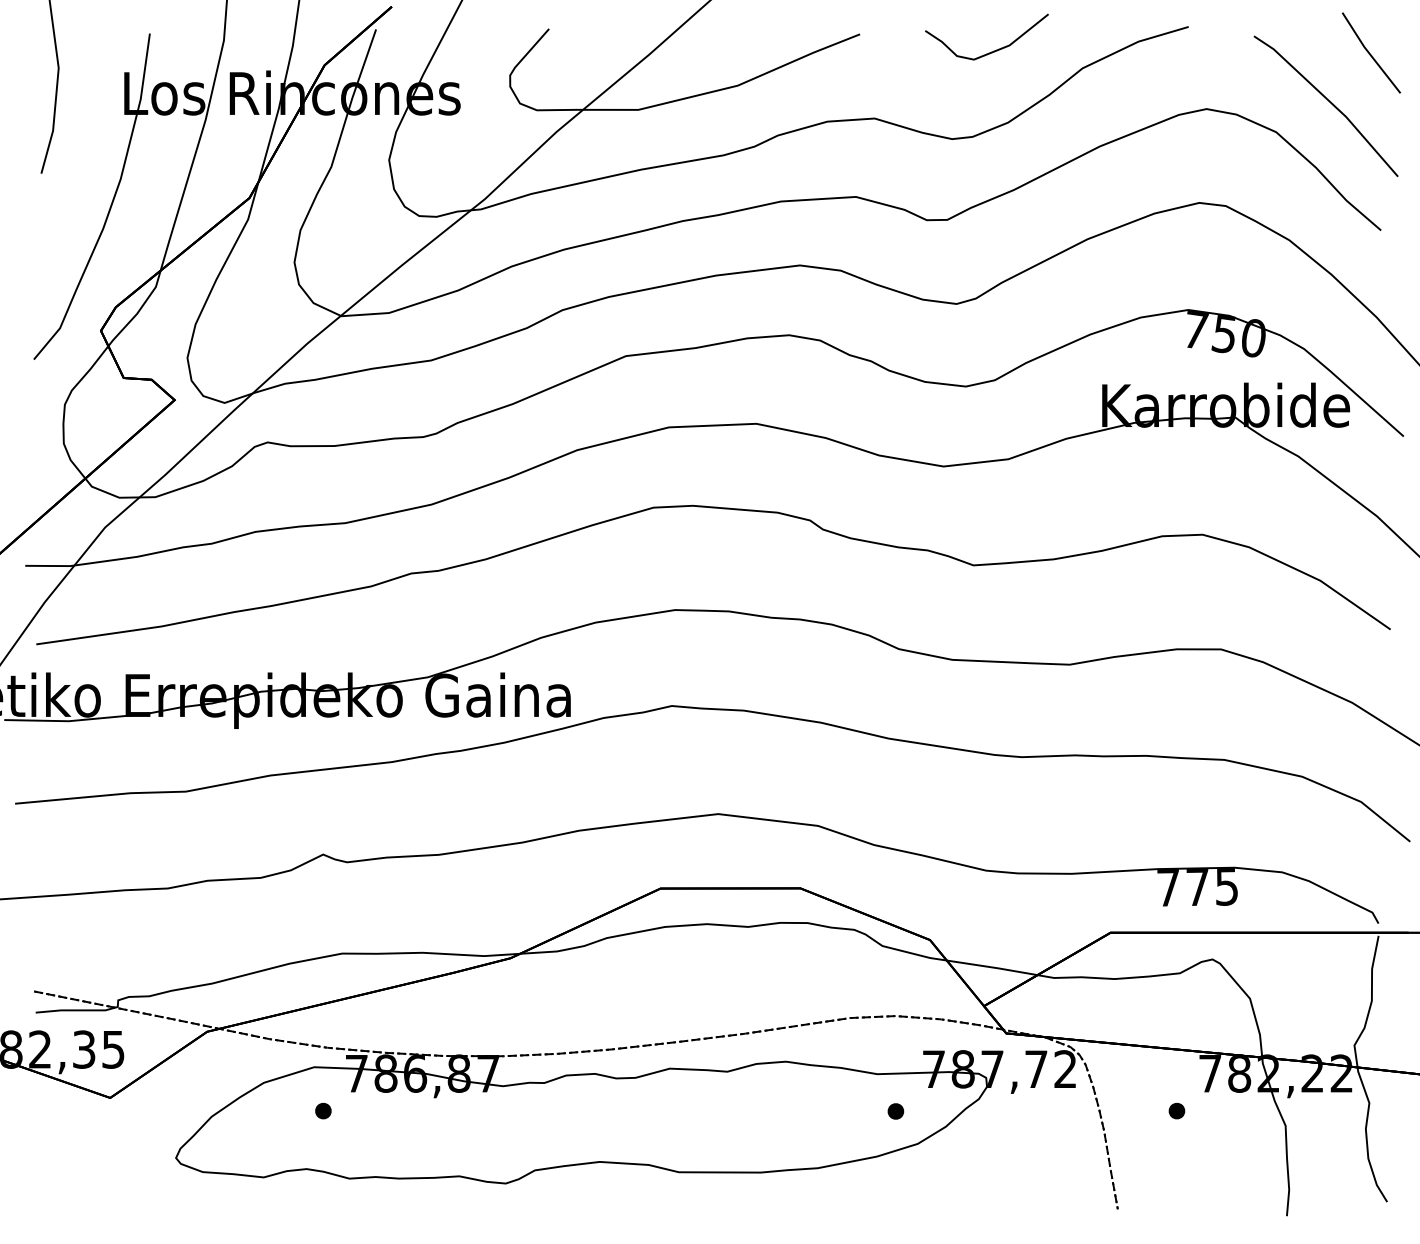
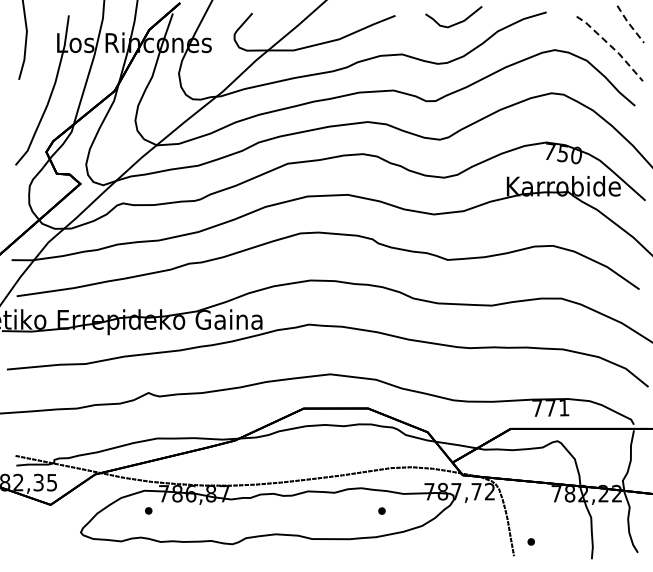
line: (1368, 53) -> (629, 24), solid -> dashed
line: (1329, 101) -> (611, 46), solid -> dashed
text: (1227, 888) -> (564, 408), 775 -> 771
part: (894, 1110) -> (381, 510), moved
part: (1175, 1110) -> (530, 541), moved

